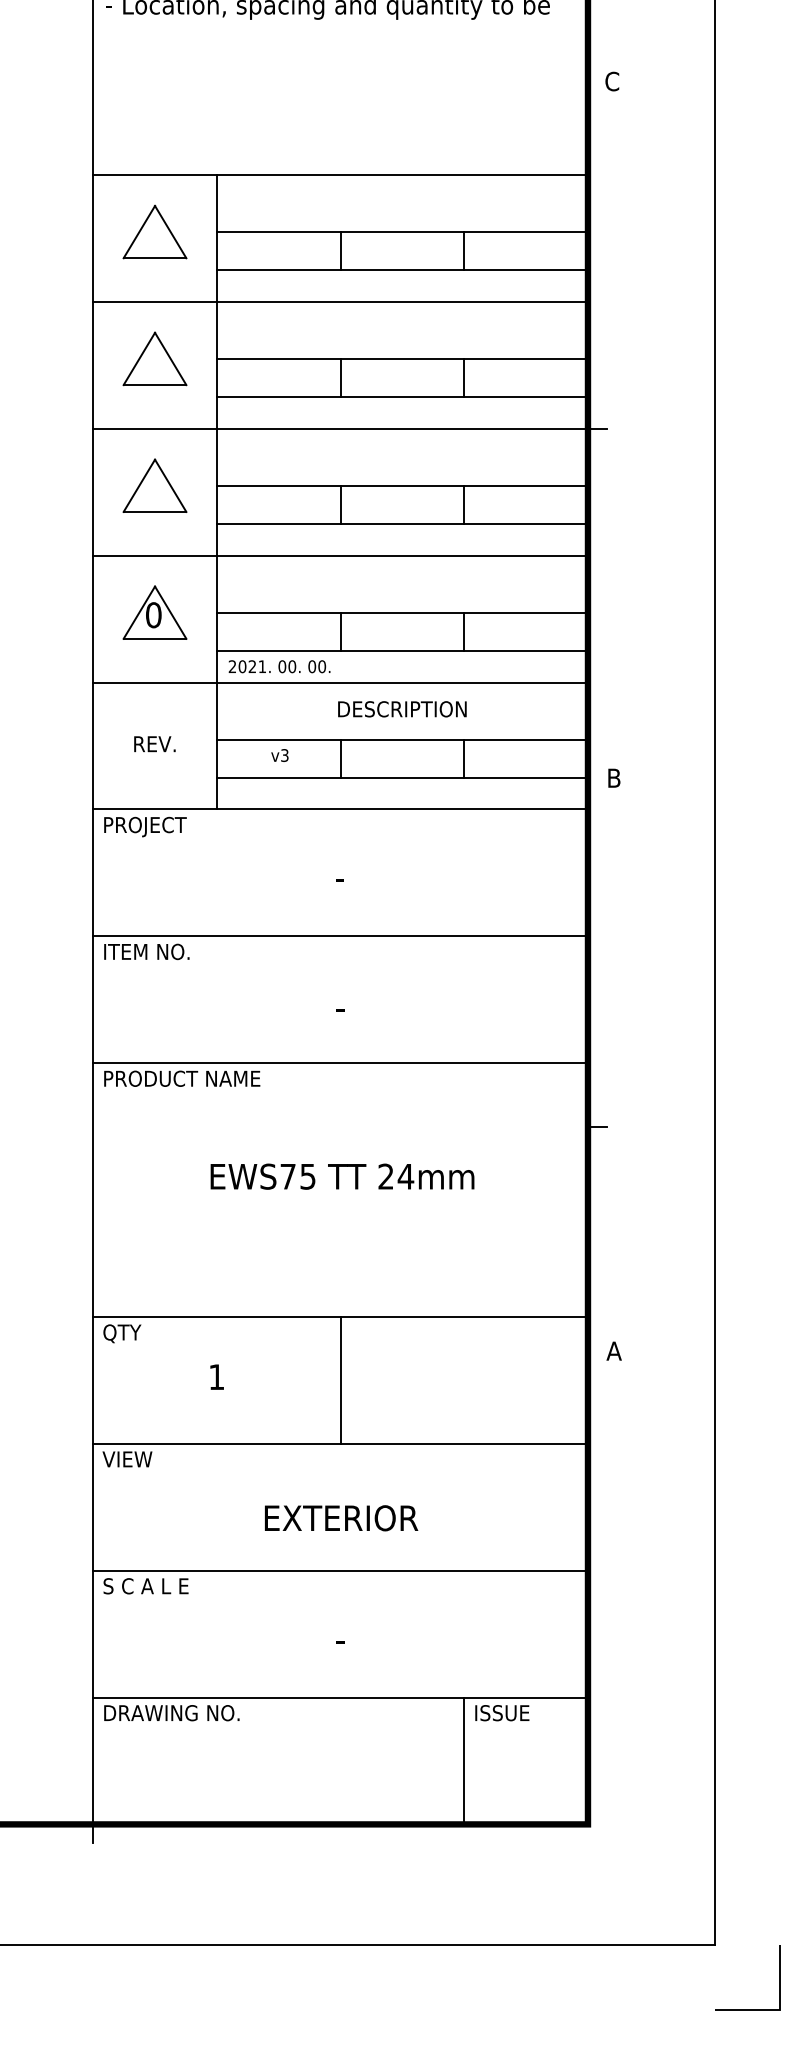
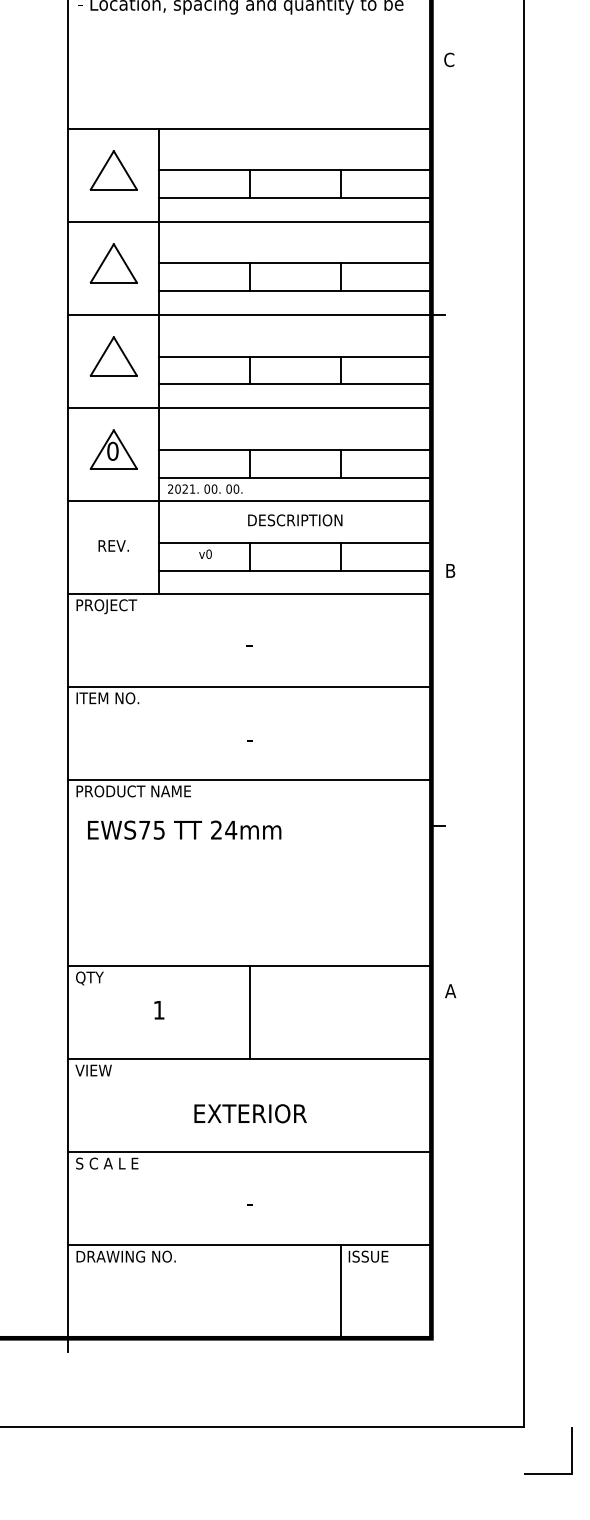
text: (284, 755) -> (208, 554), v3 -> v0
text: (342, 1176) -> (184, 830), moved

